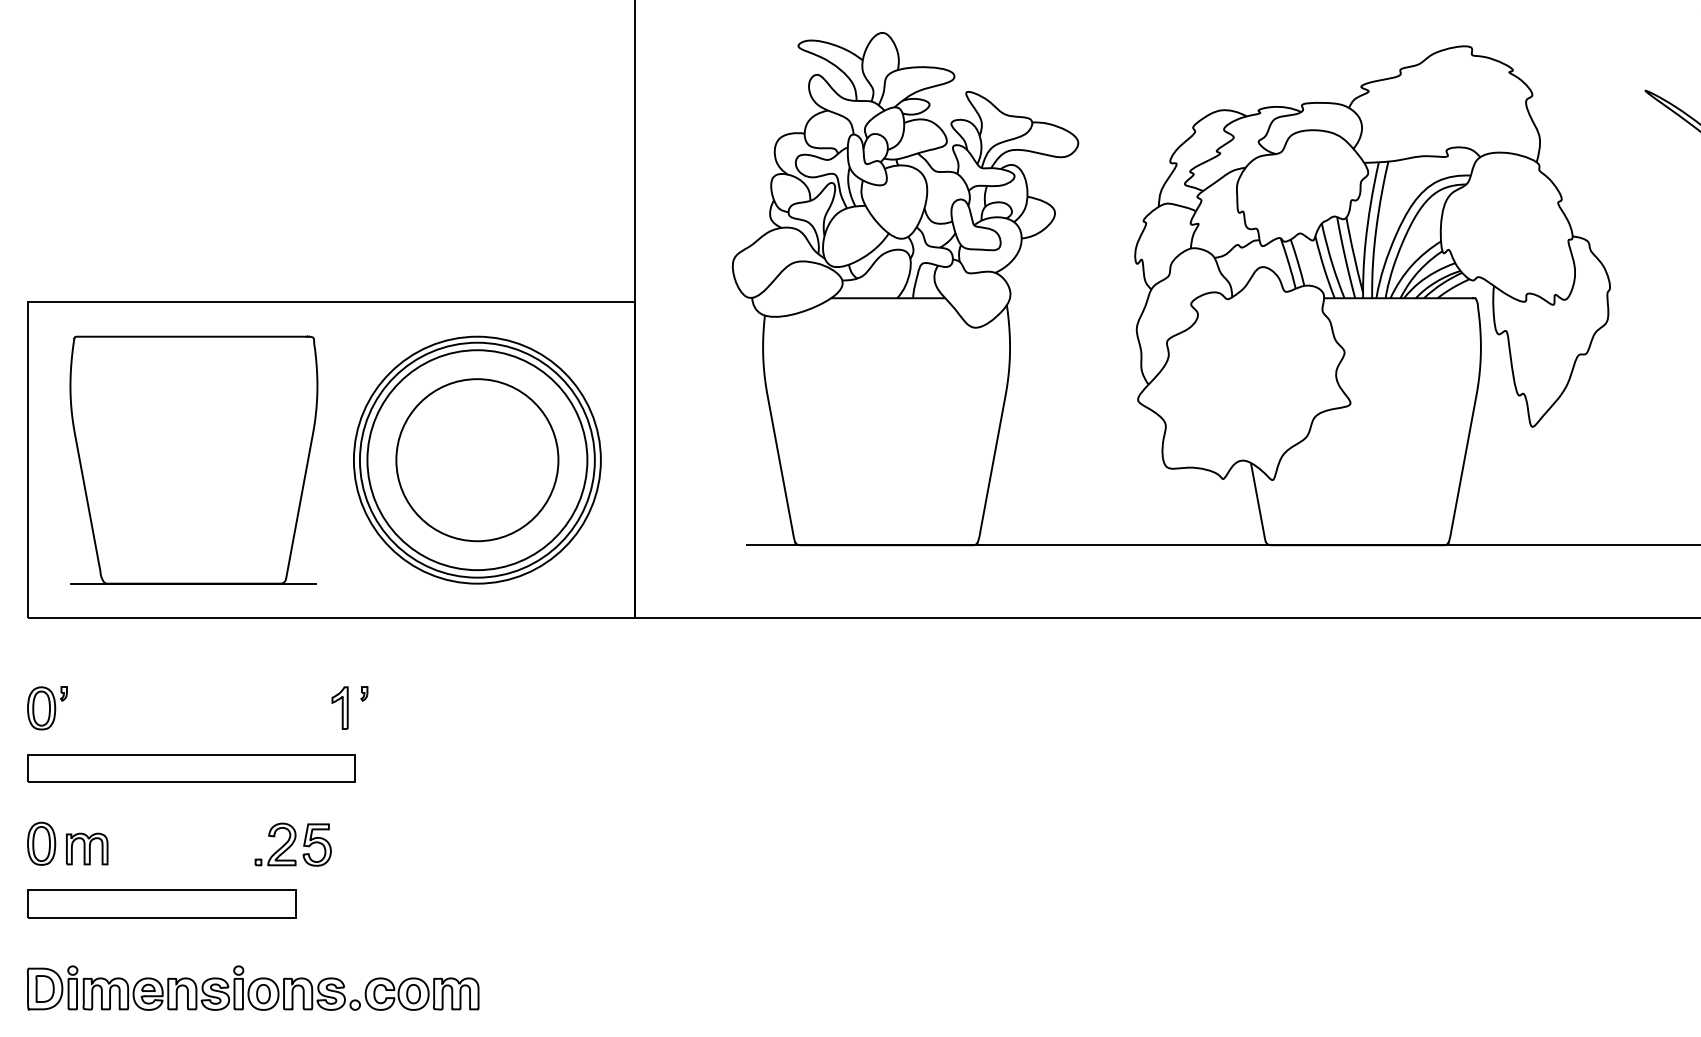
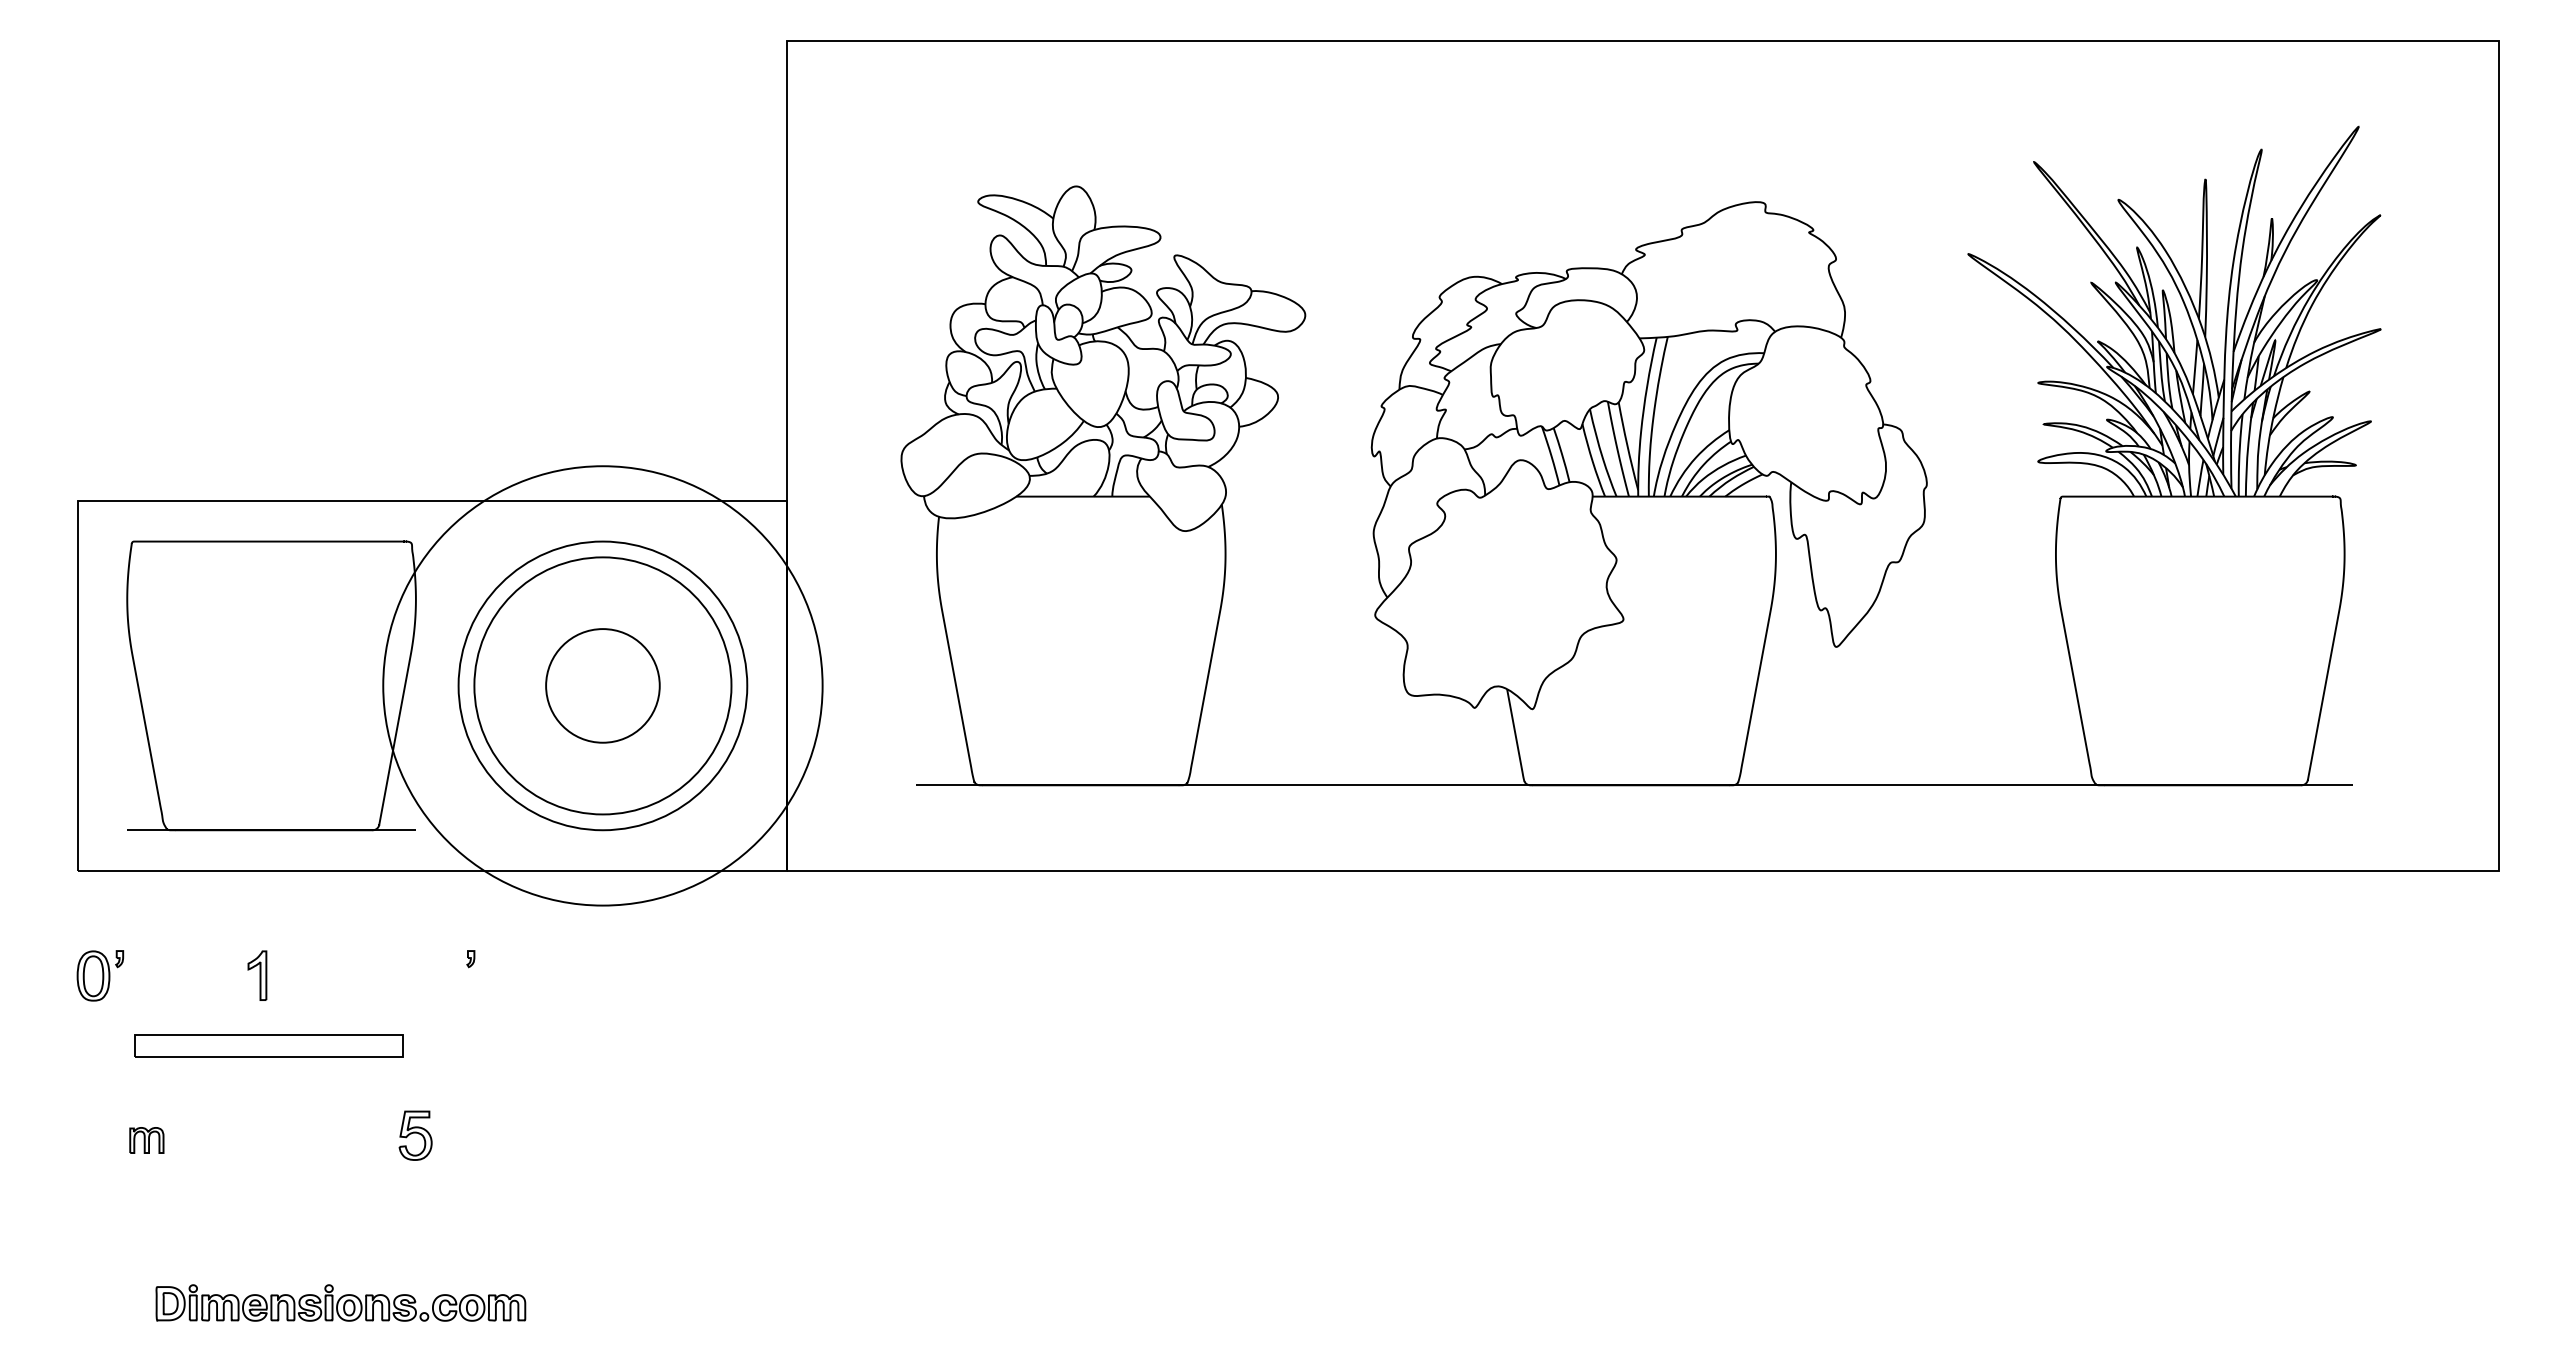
circle: (477, 459) -> (602, 685), size x0.6
circle: (477, 459) -> (602, 685), size x1.6
part: (340, 707) -> (257, 975), moved
part: (191, 767) -> (268, 1045), size x0.7
part: (41, 843) -> (93, 1133), removed
part: (279, 848) -> (371, 1139), removed
part: (86, 849) -> (146, 1140), size x0.7
part: (162, 903) -> (234, 1204), removed
part: (252, 987) -> (340, 1302), size x0.7

